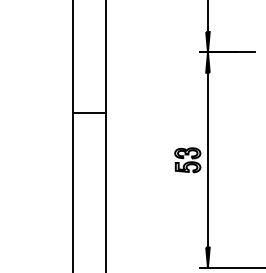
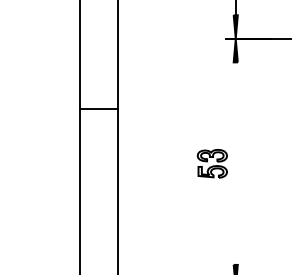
line: (207, 159) -> (235, 162), removed

